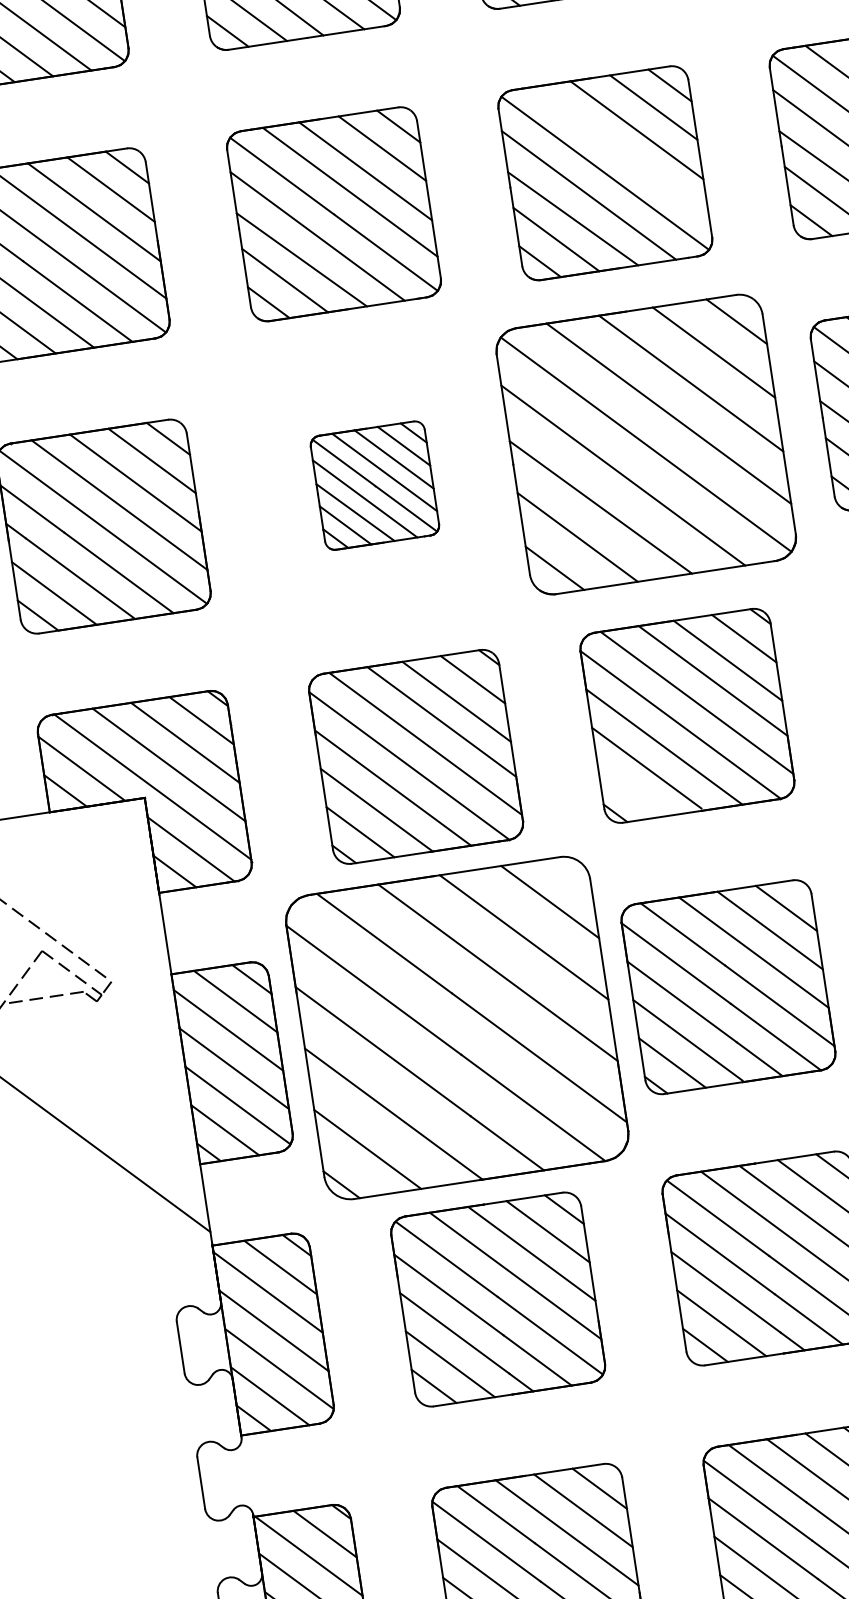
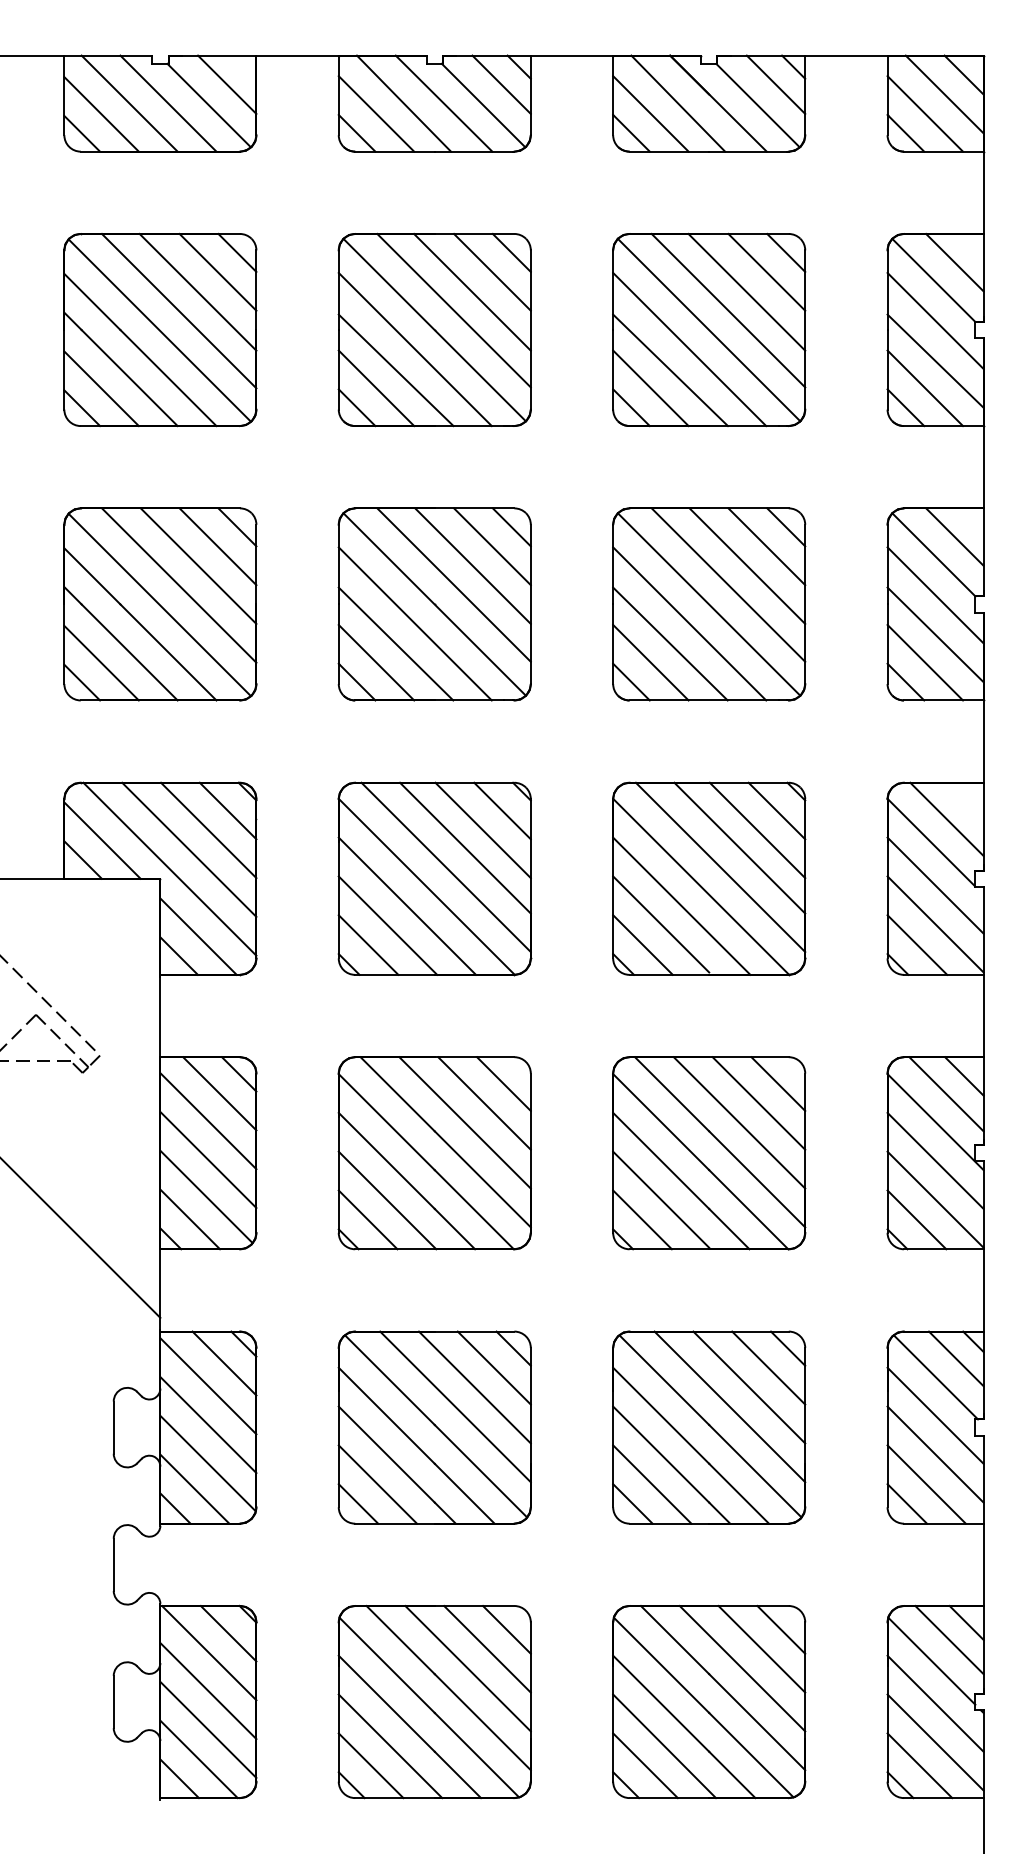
line: (621, 151) -> (728, 310), added
part: (646, 444) -> (709, 604), size x0.71
part: (374, 485) -> (434, 604), size x1.67
line: (631, 790) -> (642, 944), added
part: (456, 1028) -> (434, 1153), size x0.62

